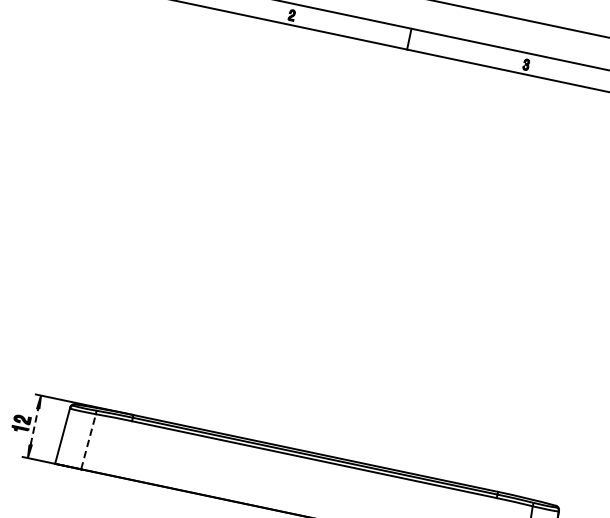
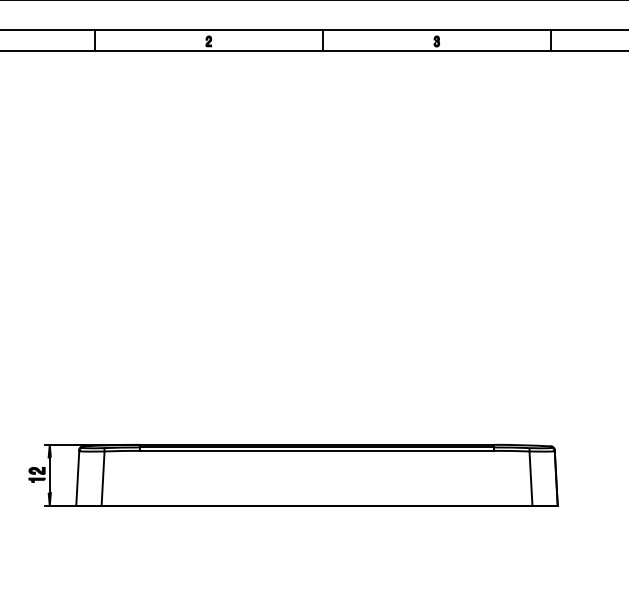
line: (34, 427) -> (49, 475), dashed -> solid
line: (88, 441) -> (103, 478), dashed -> solid

